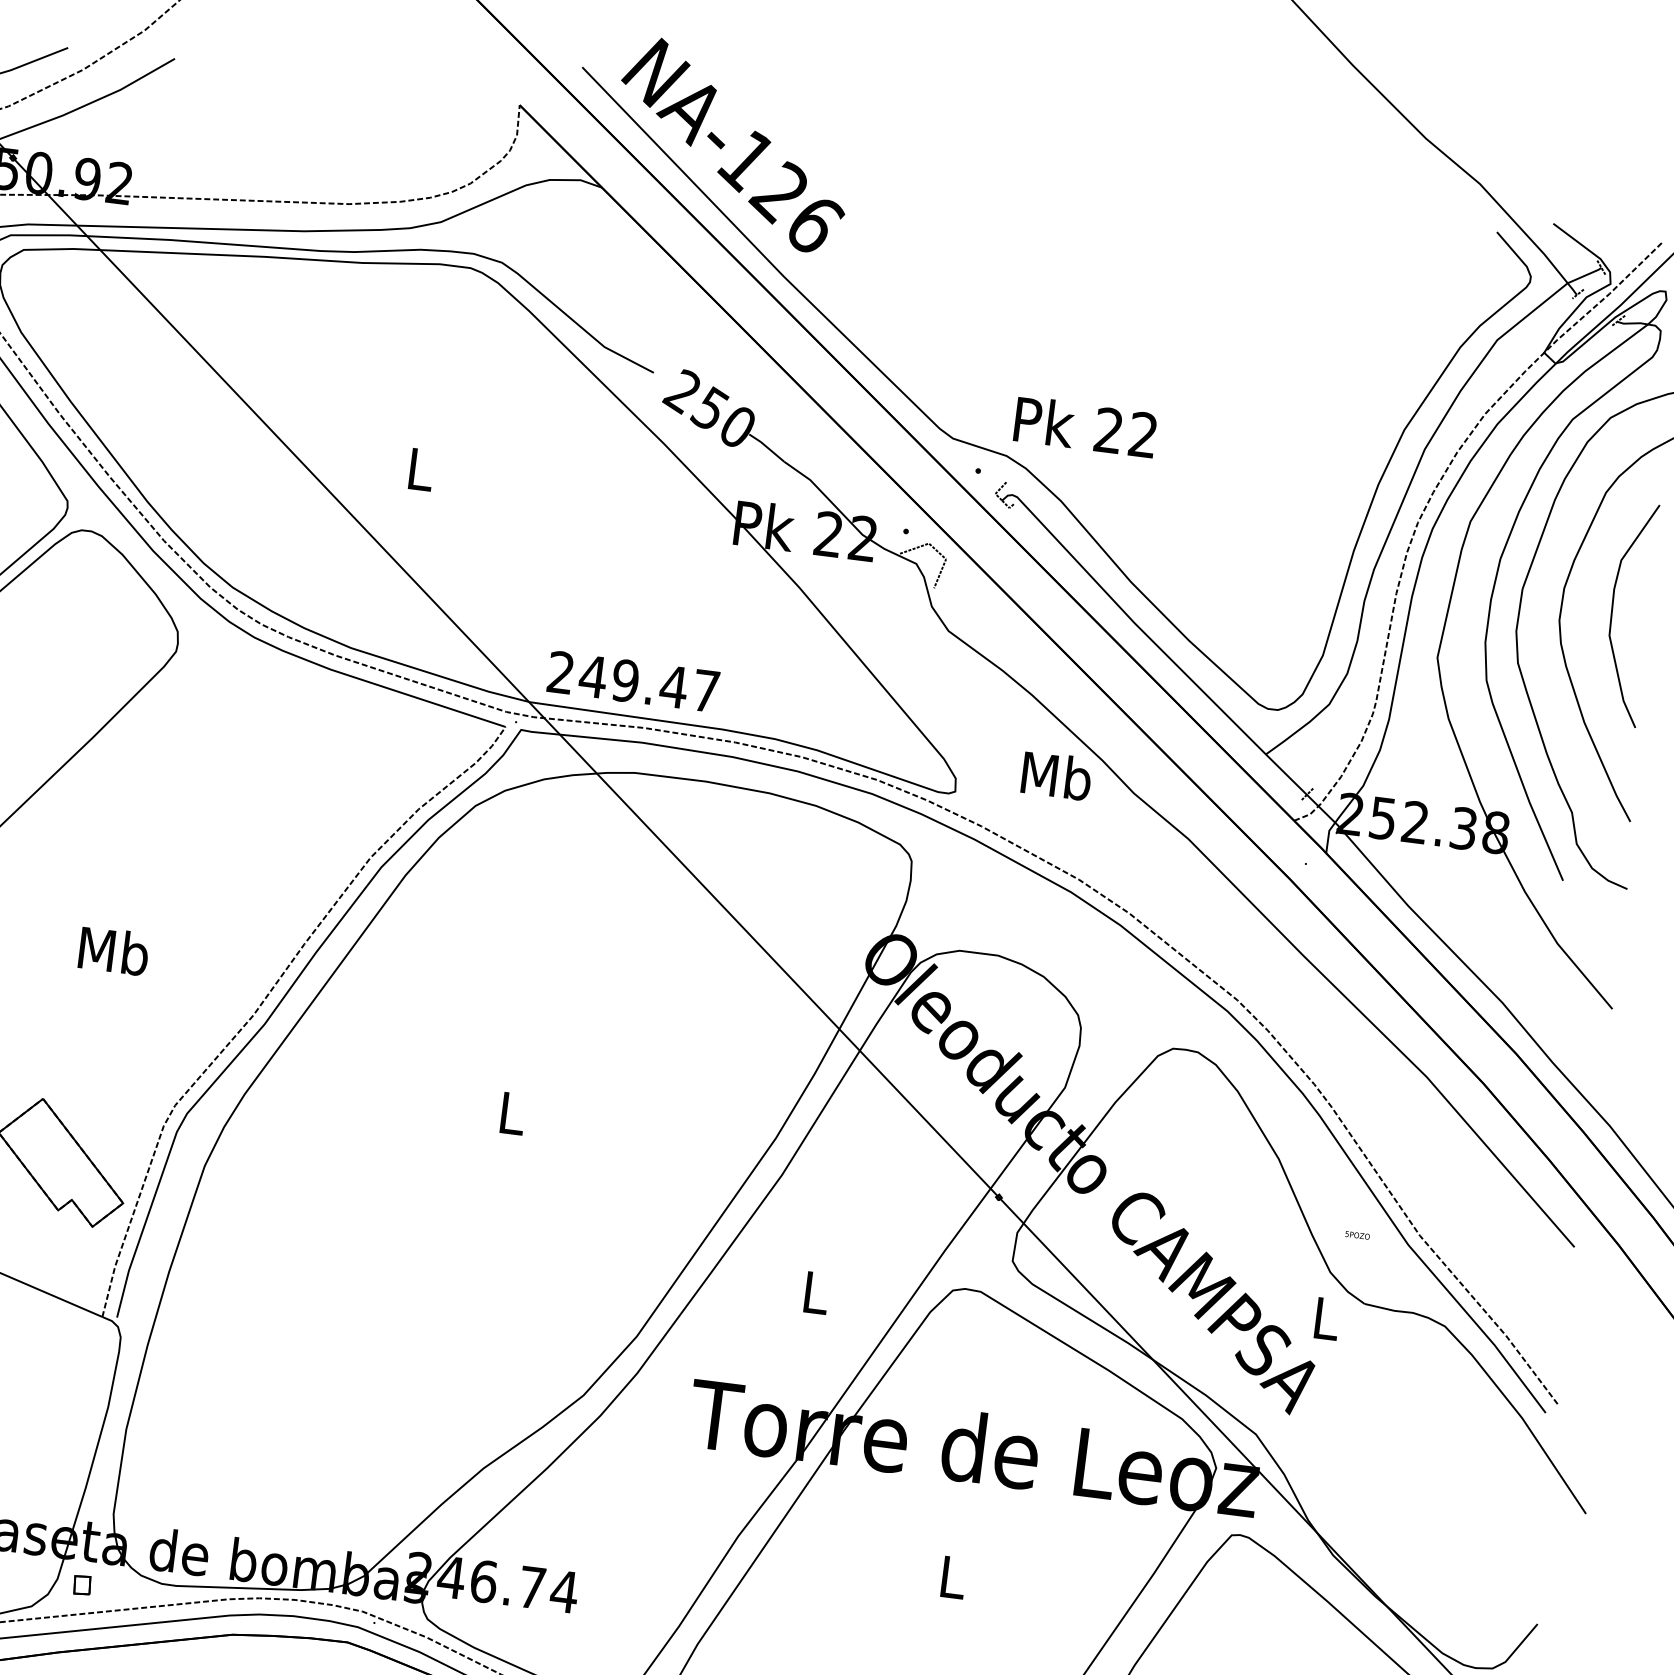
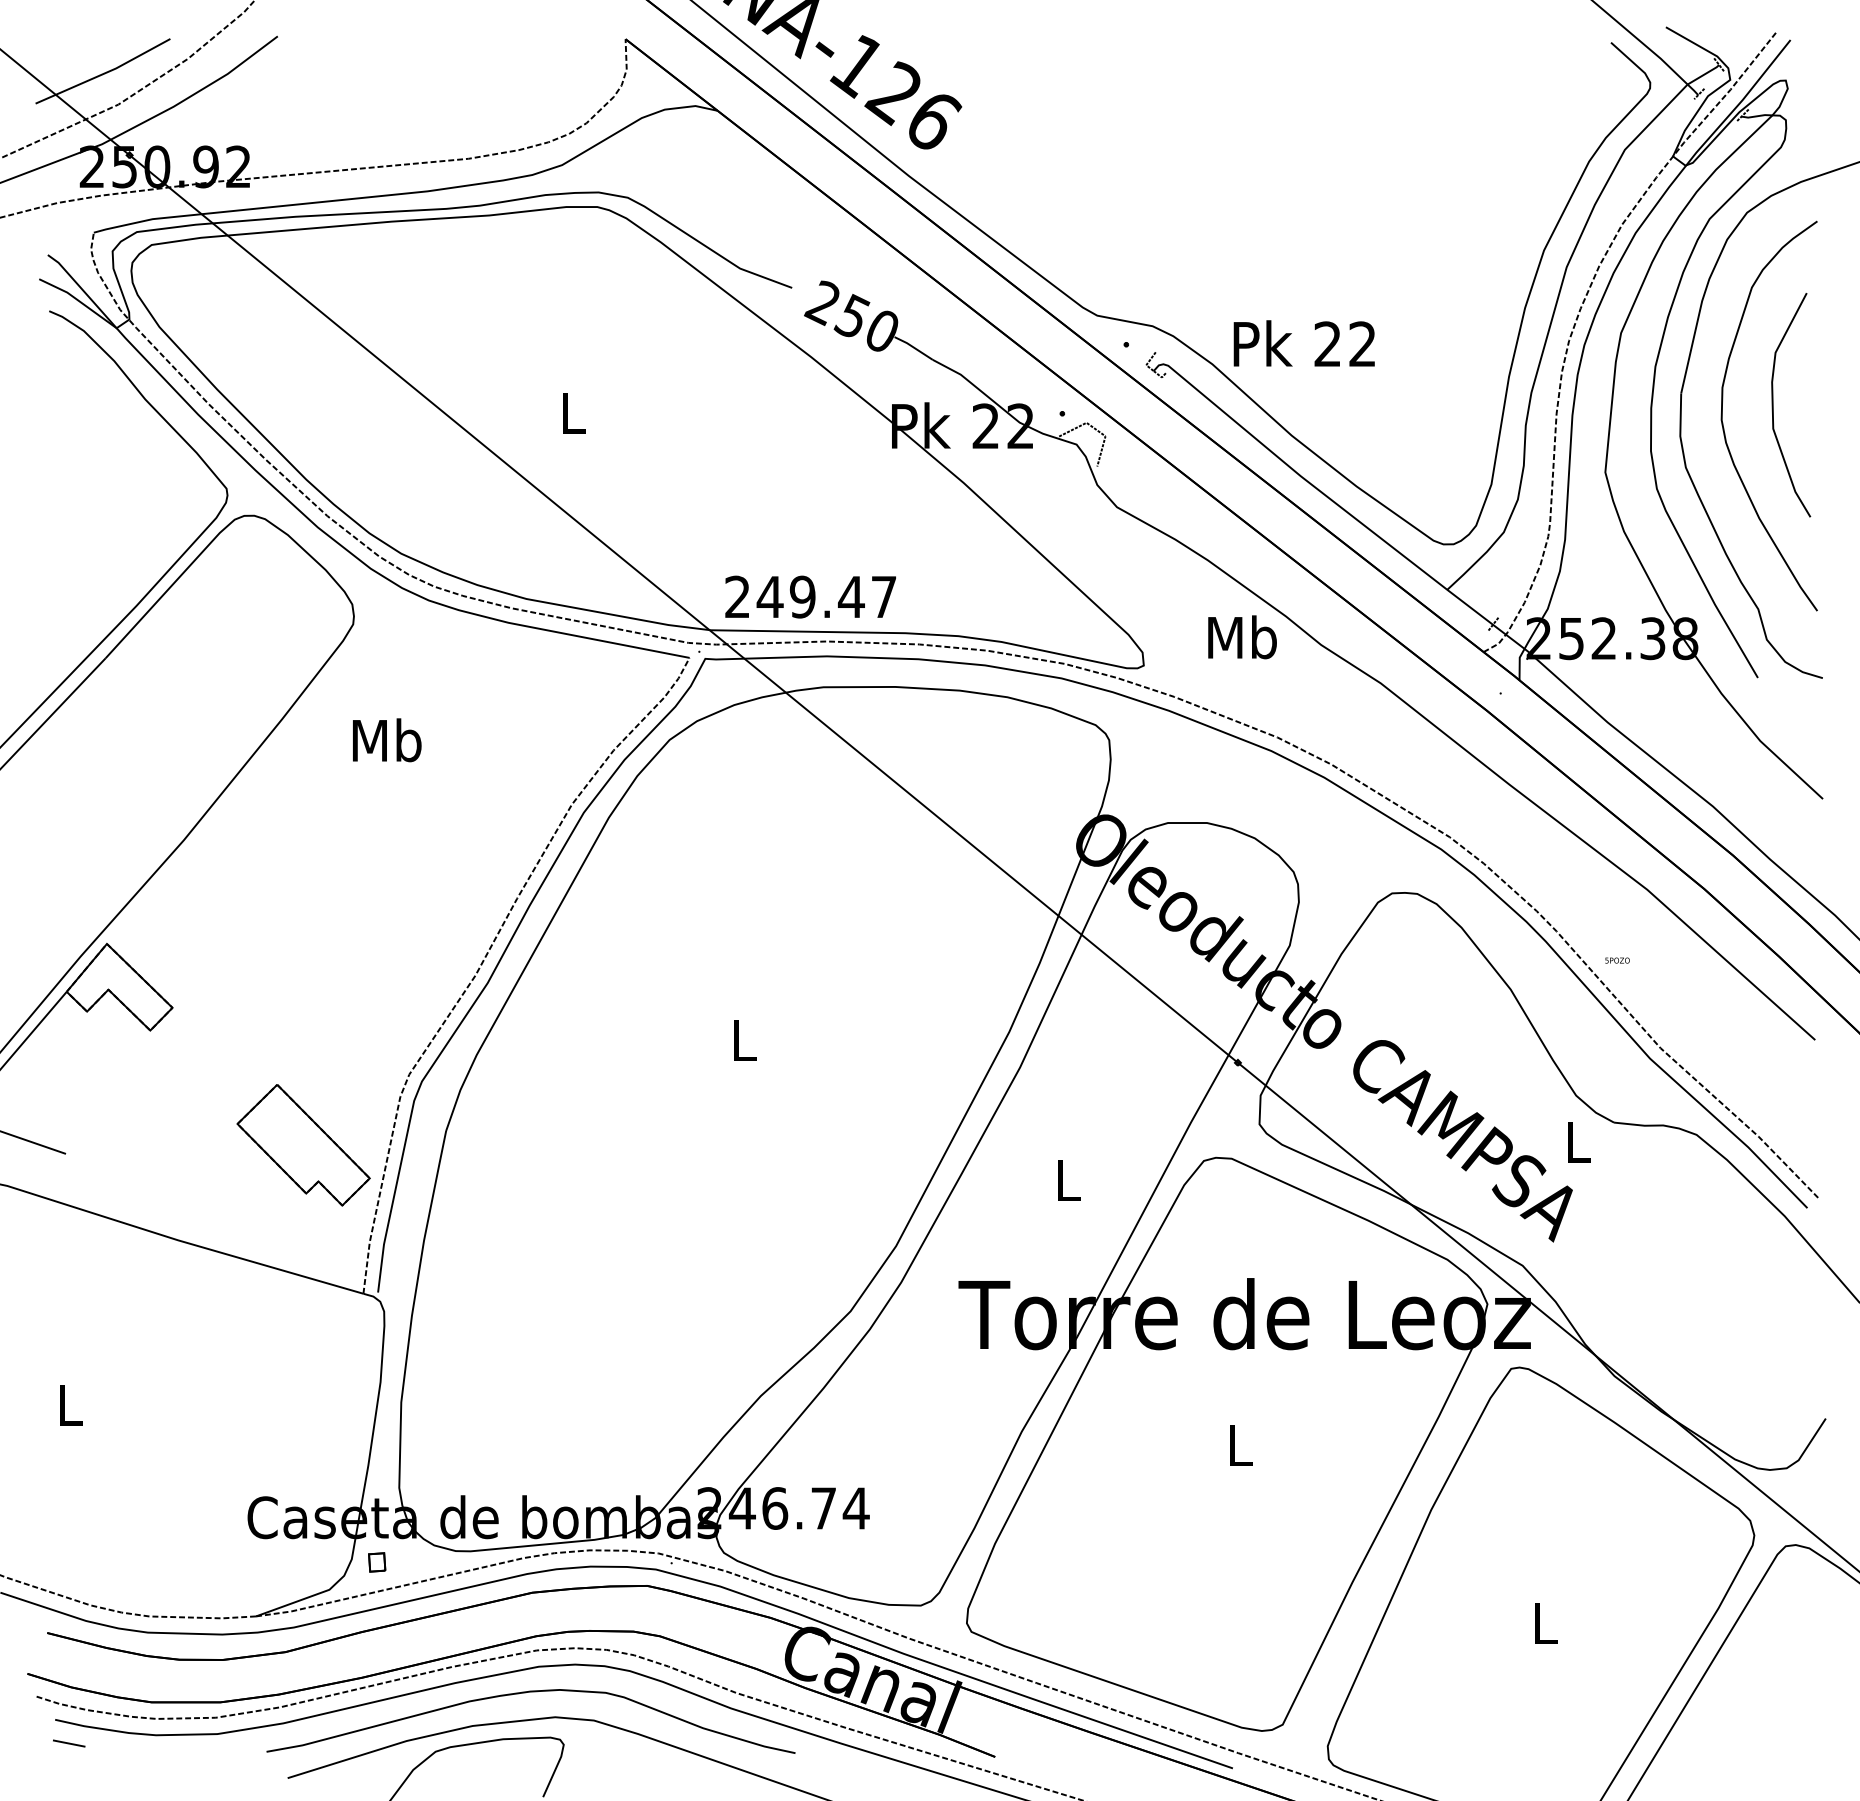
text: (1084, 426) -> (1303, 343), moved
text: (114, 951) -> (387, 740), moved
text: (1357, 1235) -> (1617, 960), moved

